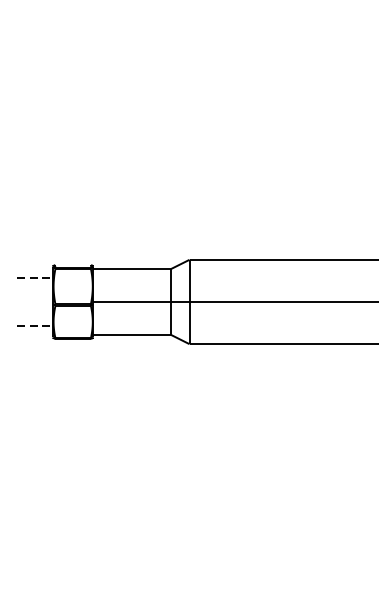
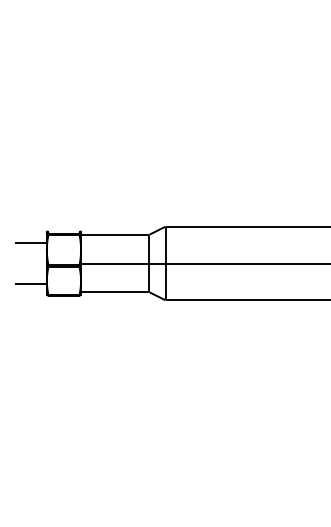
line: (34, 277) -> (30, 242), dashed -> solid
line: (34, 326) -> (30, 284), dashed -> solid

